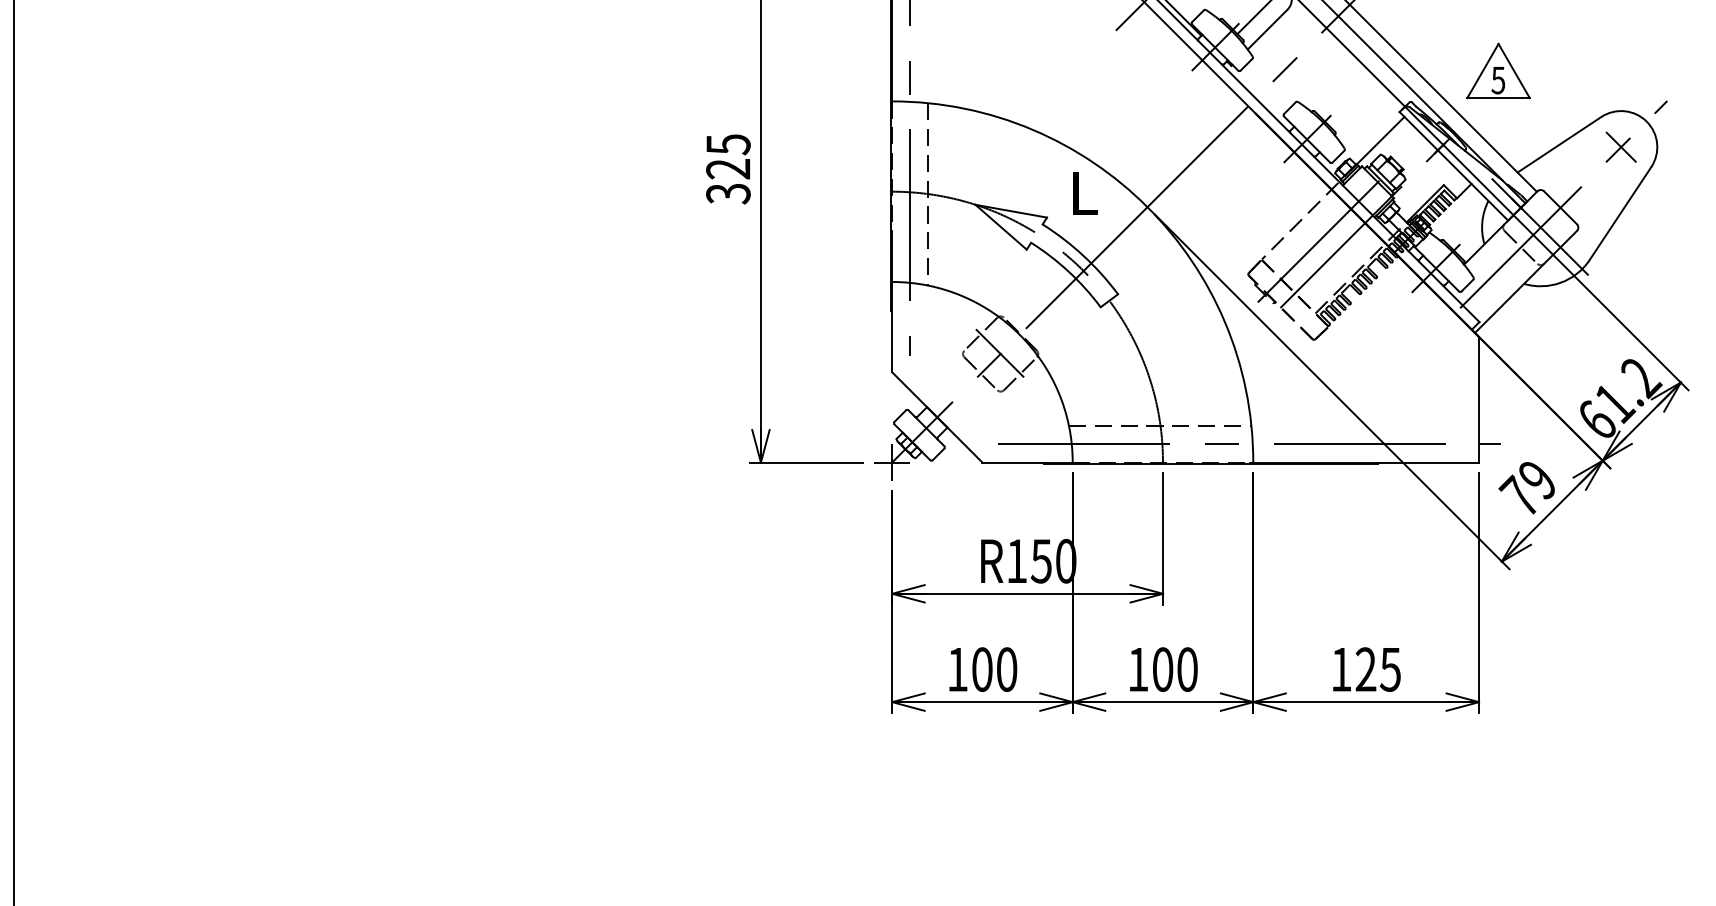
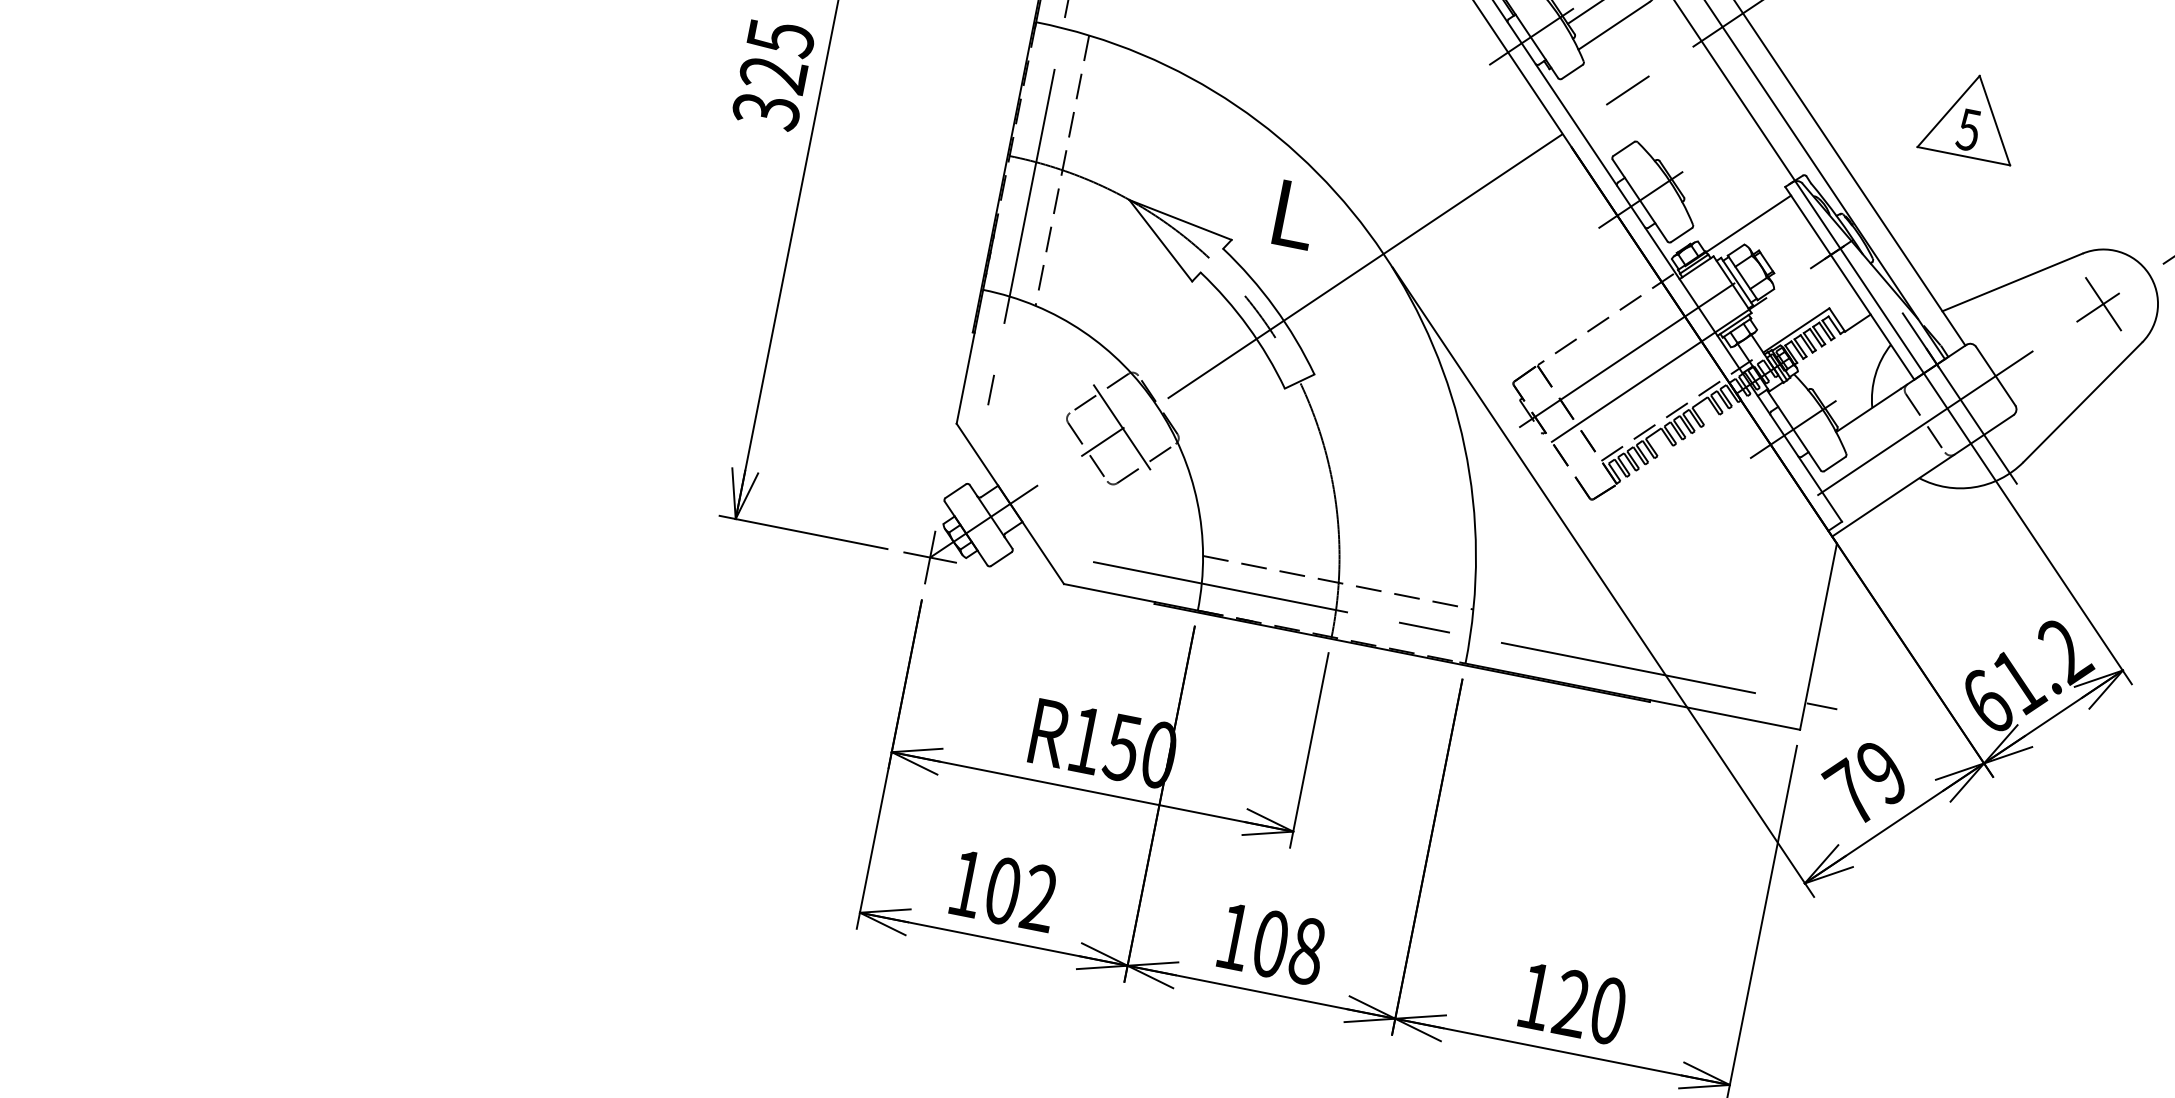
part: (1498, 70) -> (1971, 115), moved
text: (1006, 669) -> (1038, 897), 100 -> 102
text: (1187, 669) -> (1307, 951), 100 -> 108
text: (1389, 669) -> (1606, 1010), 125 -> 120

